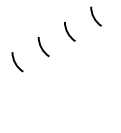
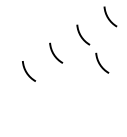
arc: (84, 59) -> (101, 63), added

